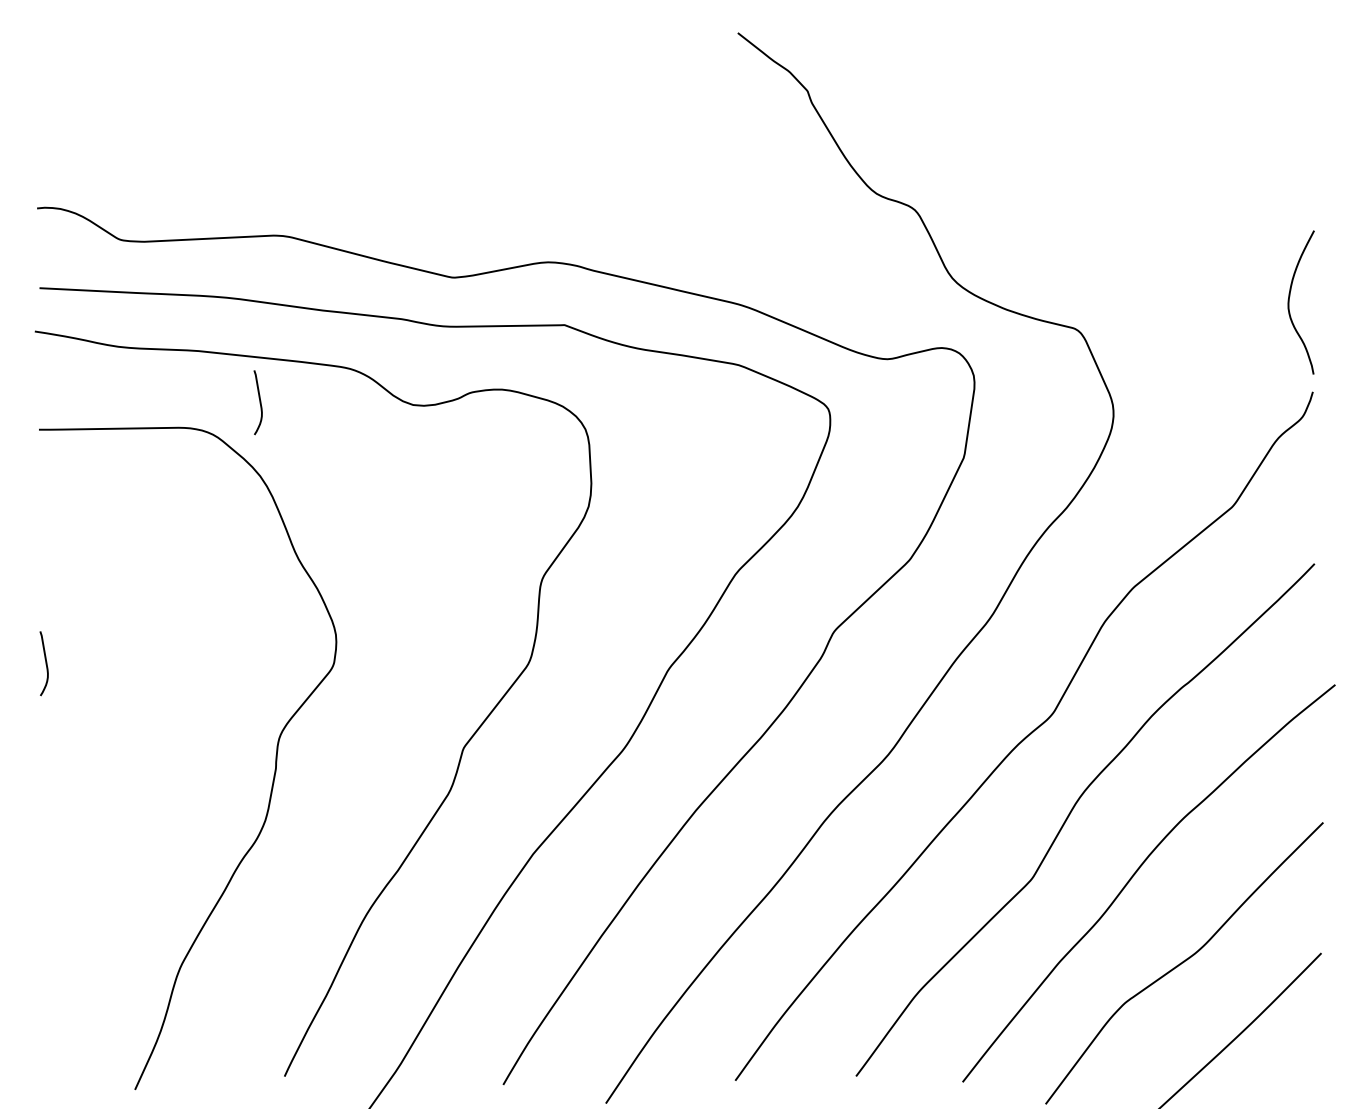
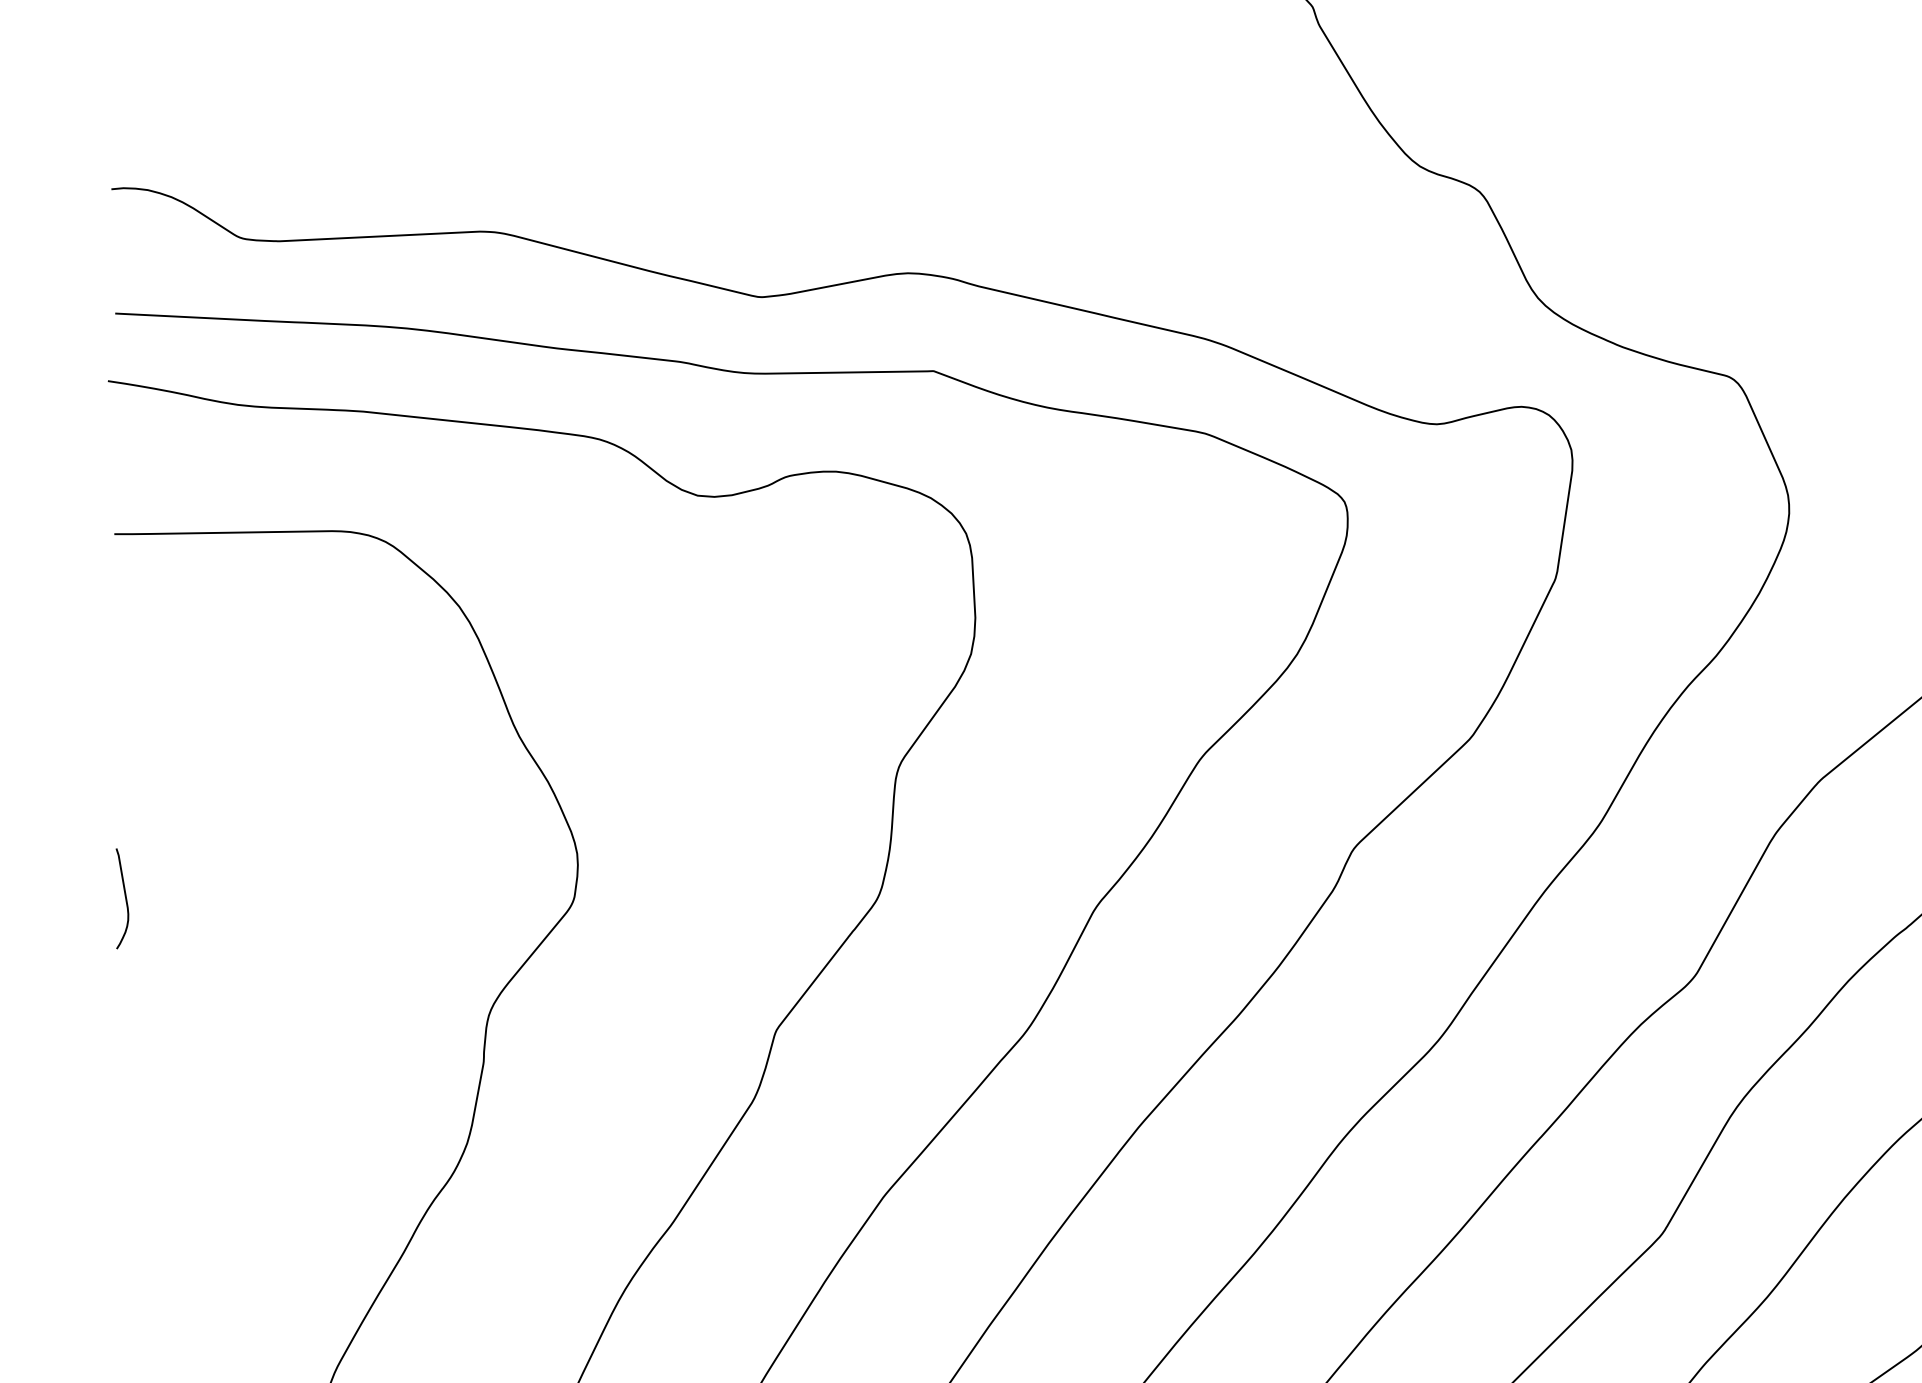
curve: (259, 402) -> (458, 491), removed

